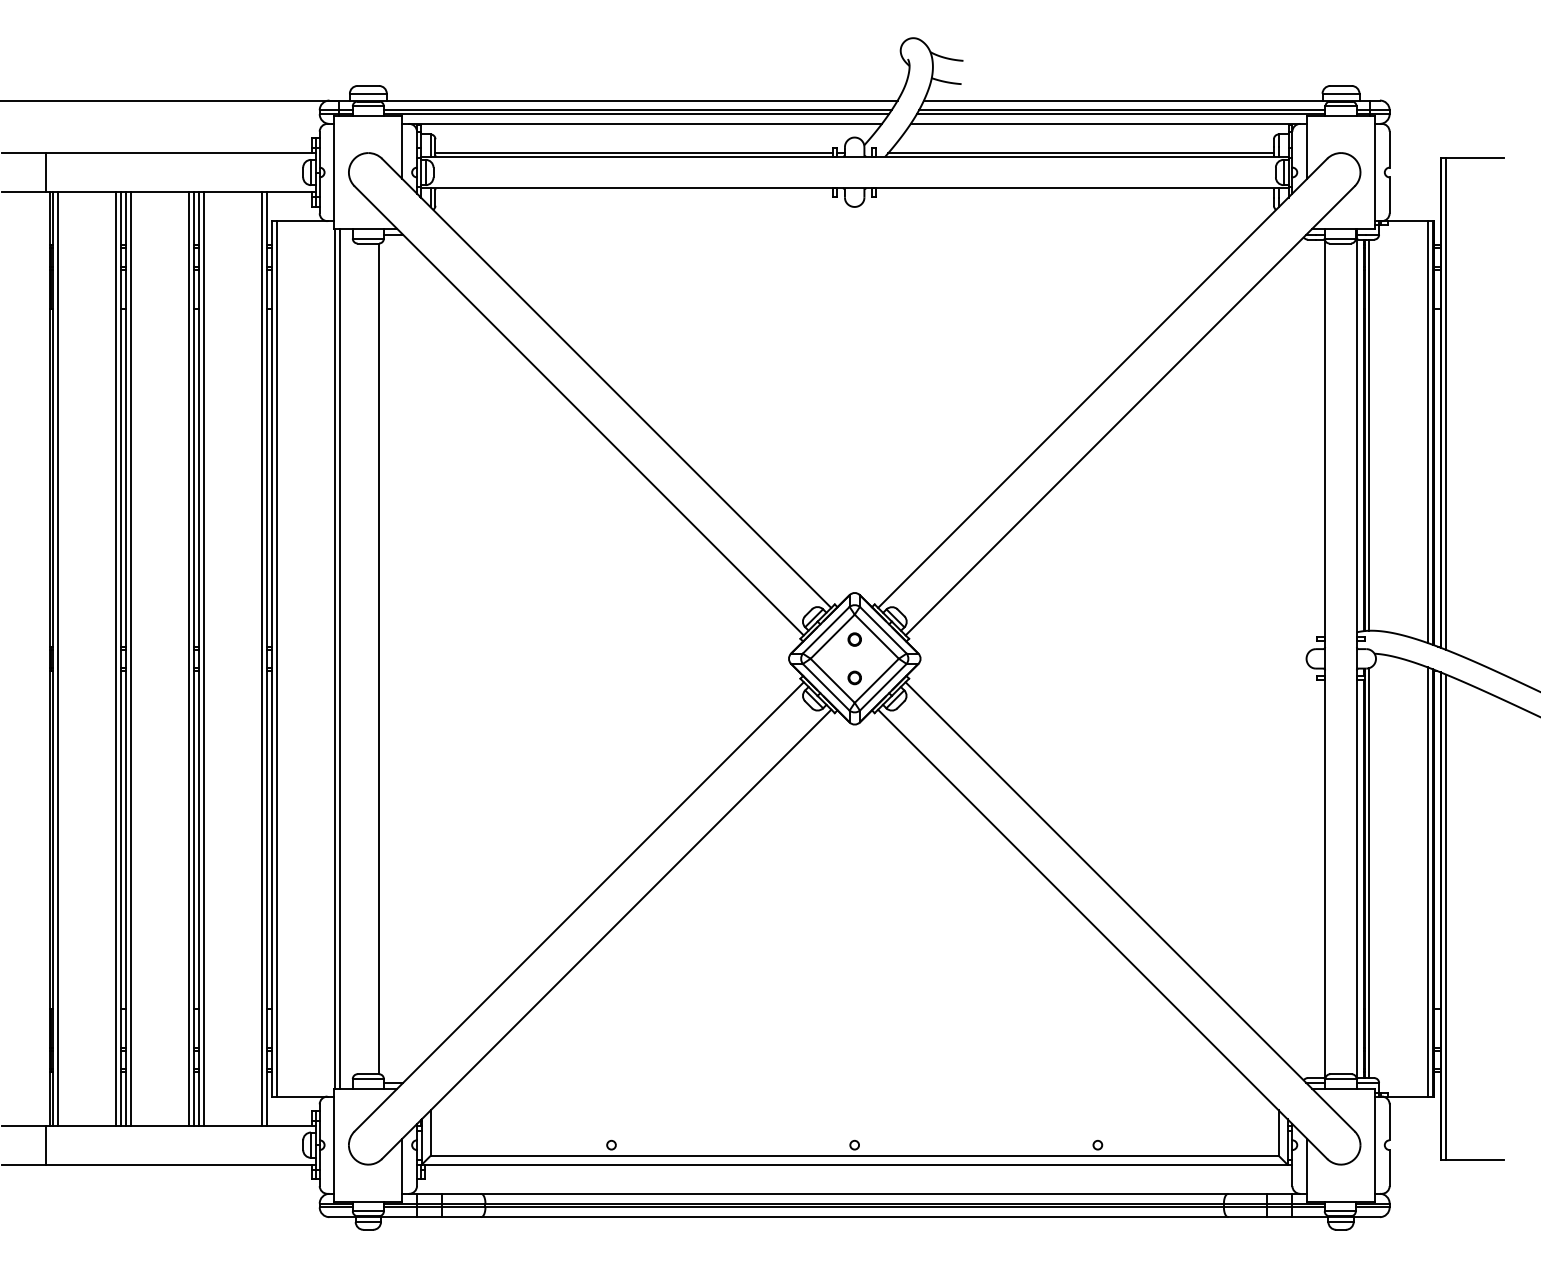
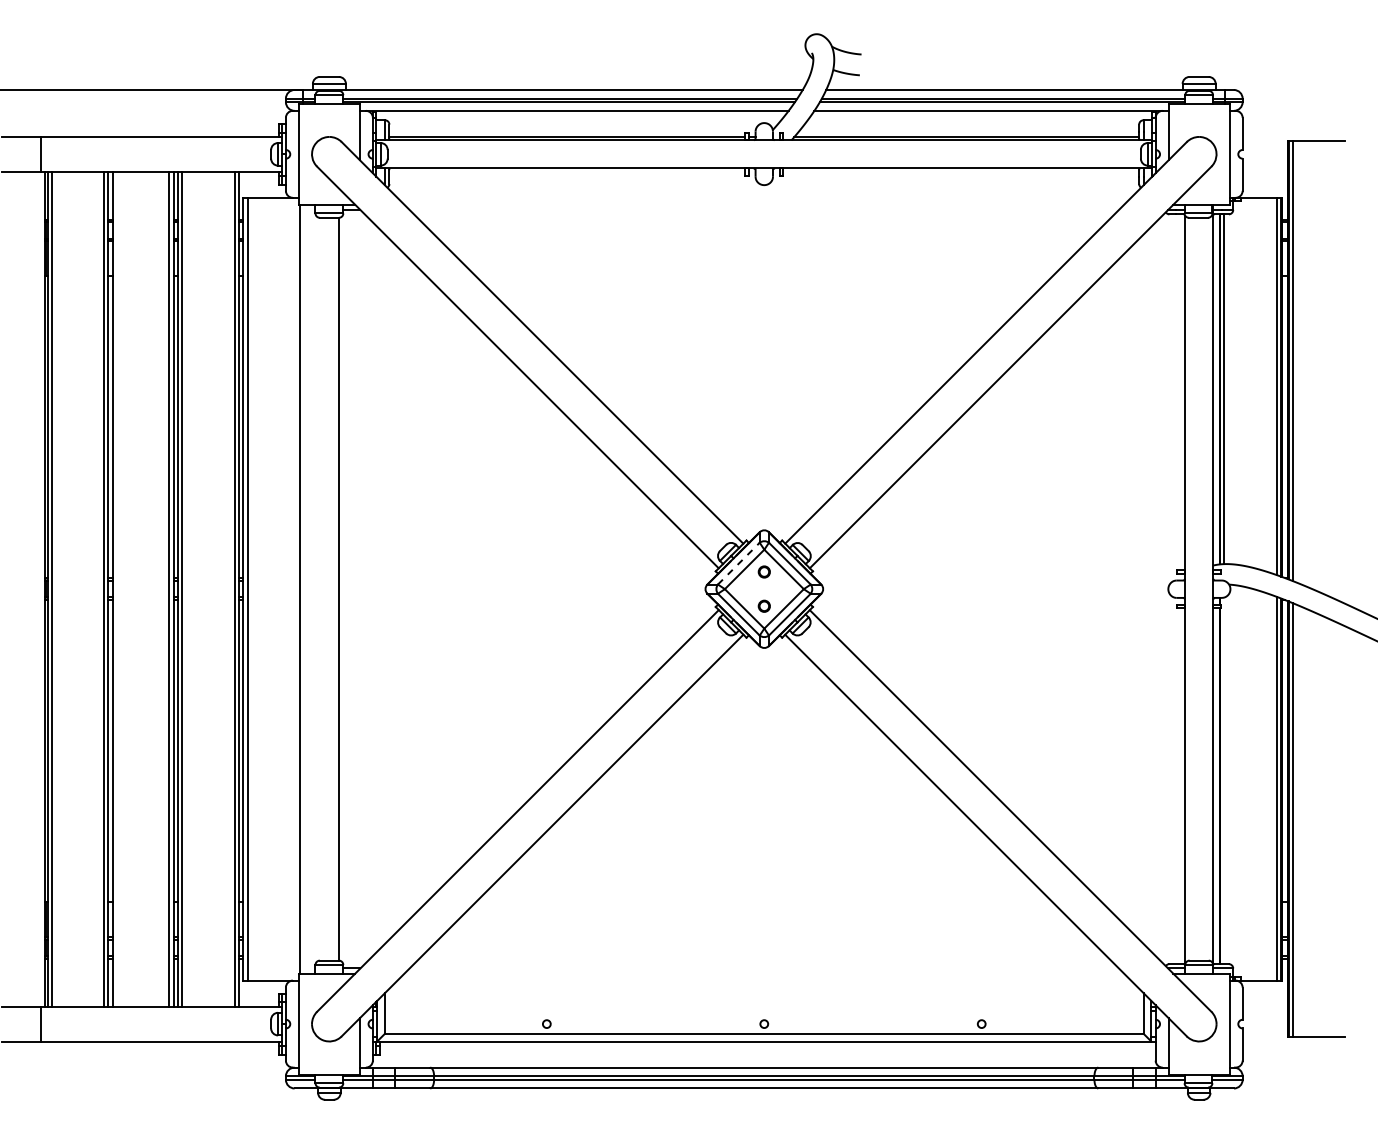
line: (826, 629) -> (739, 562), solid -> dashed
line: (131, 658) -> (117, 588), removed
line: (340, 658) -> (304, 588), removed
line: (1369, 873) -> (1224, 781), removed

